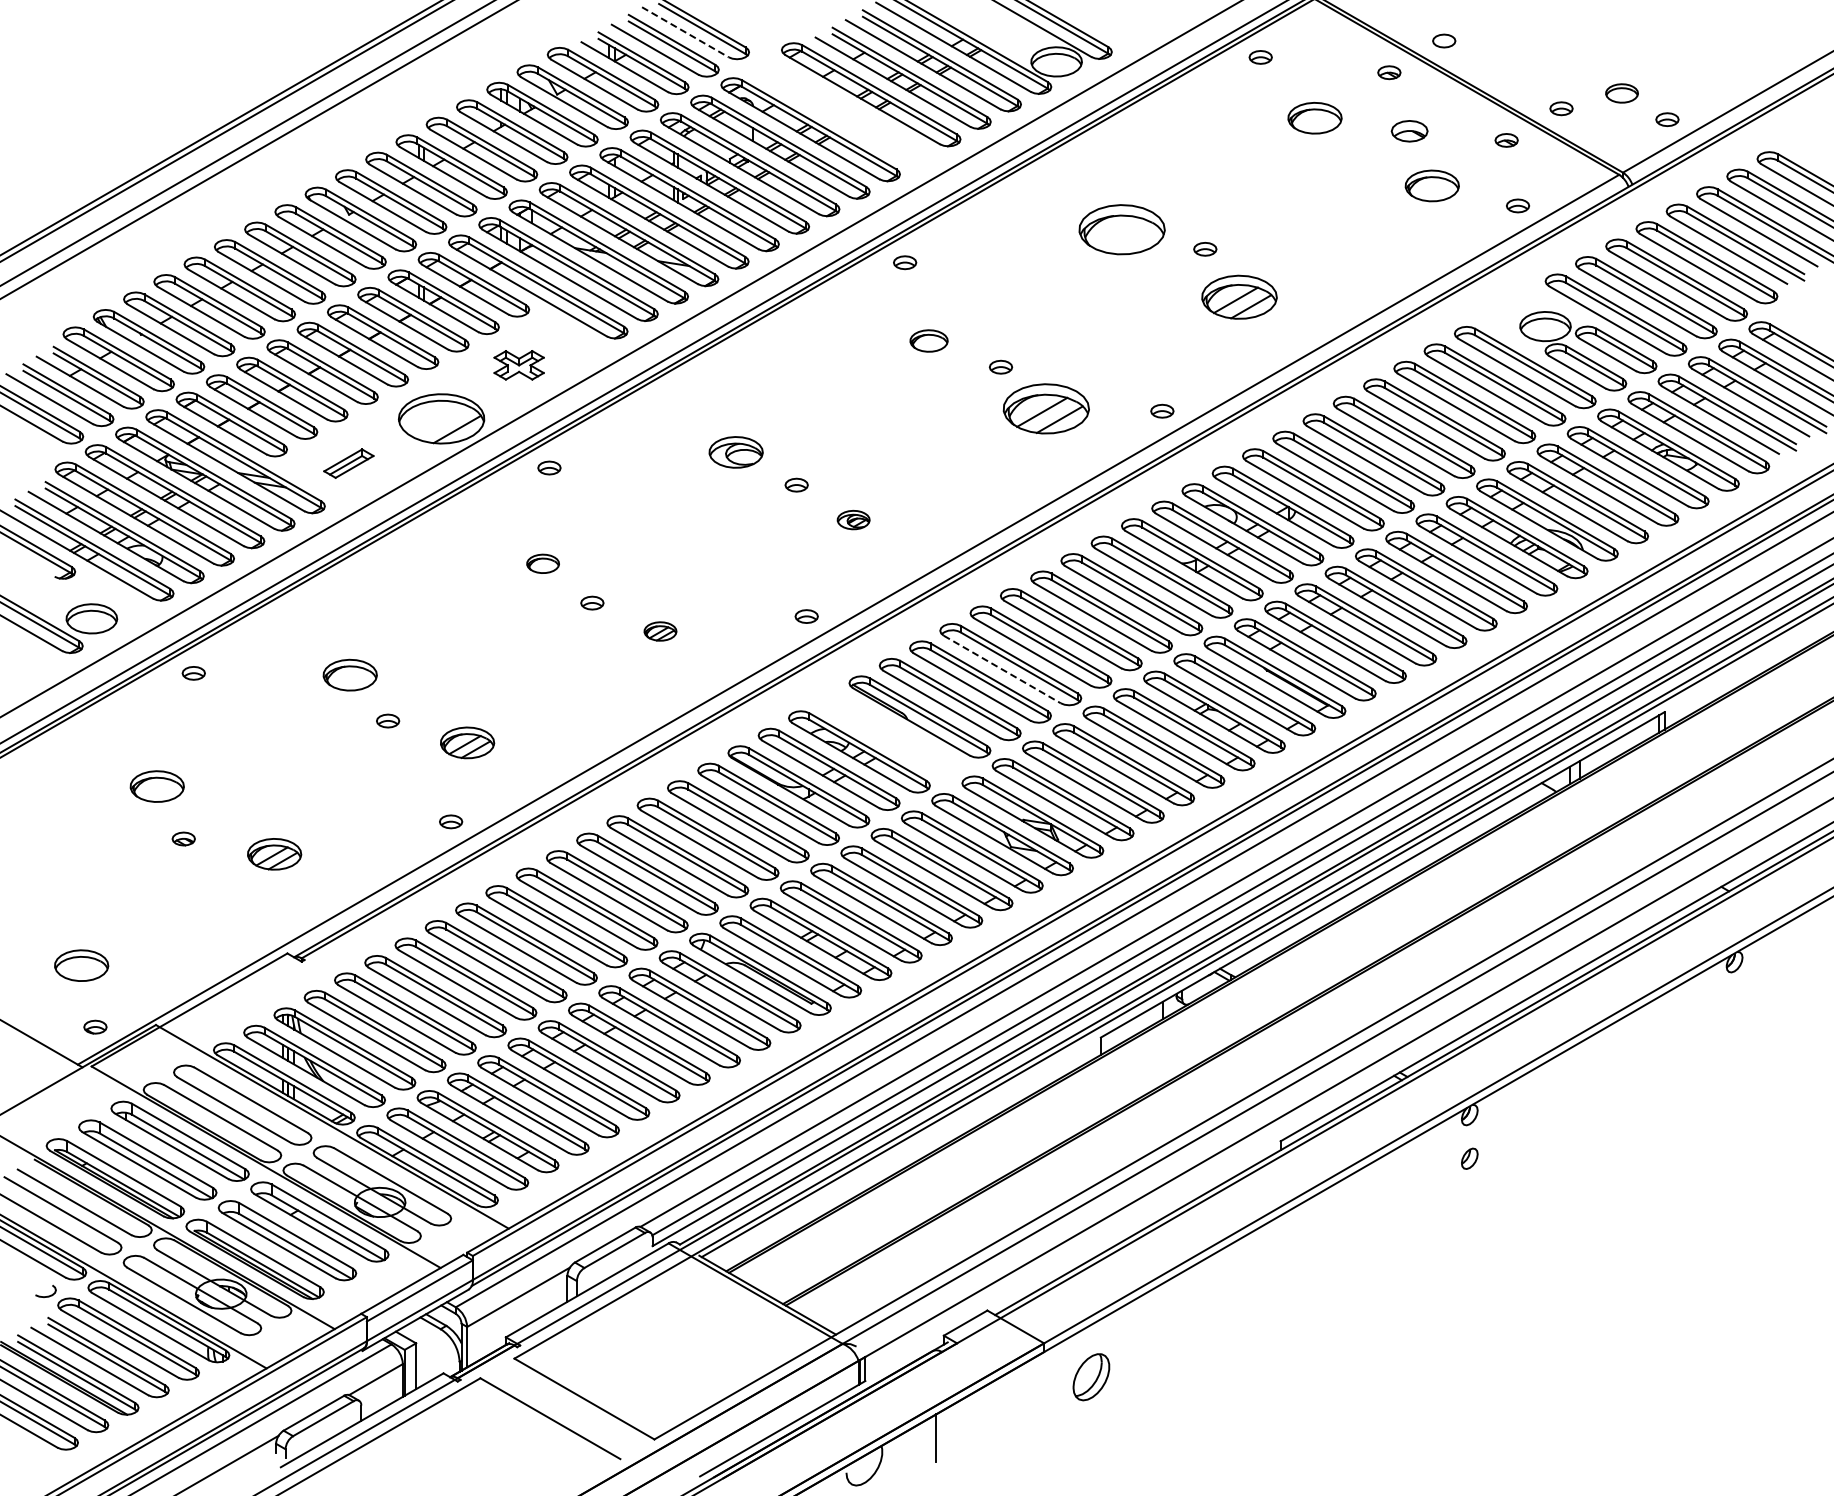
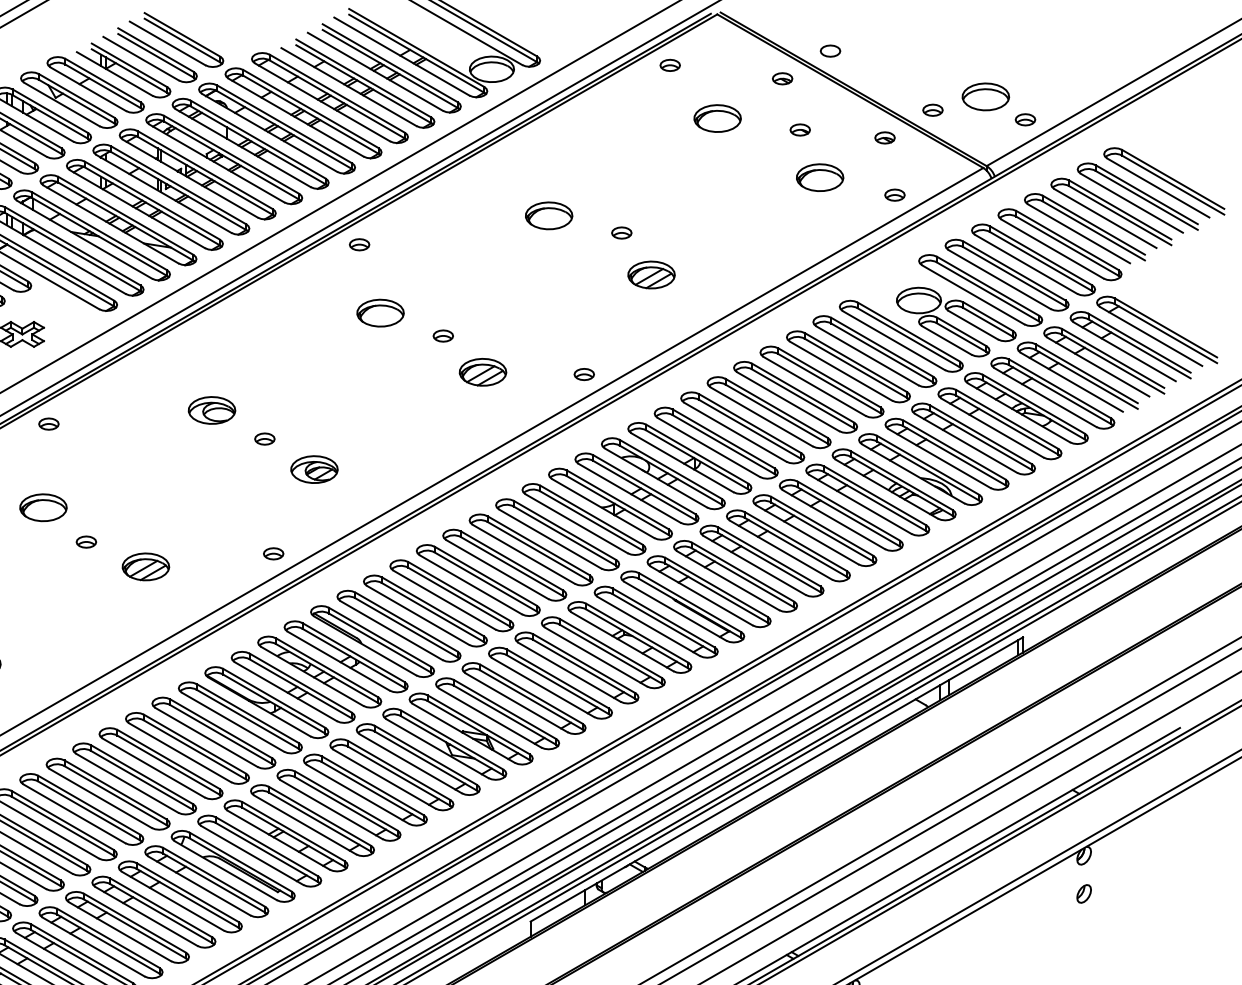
line: (685, 32) -> (167, 43), dashed -> solid
part: (1621, 93) -> (985, 96), size x1.67
part: (840, 111) -> (303, 112), added
part: (1409, 131) -> (800, 130), size x0.62
part: (1121, 229) -> (548, 215), size x0.62
part: (1238, 297) -> (650, 275), size x0.71
part: (928, 340) -> (380, 312), size x1.43
part: (1046, 408) -> (483, 372), size x0.62
part: (853, 519) -> (314, 469), size x1.67
part: (542, 563) -> (42, 507), size x1.67
part: (660, 631) -> (145, 566), size x1.67
line: (1002, 669) -> (444, 600), dashed -> solid
part: (889, 734) -> (345, 656), added
part: (1734, 1005) -> (1084, 893), added

